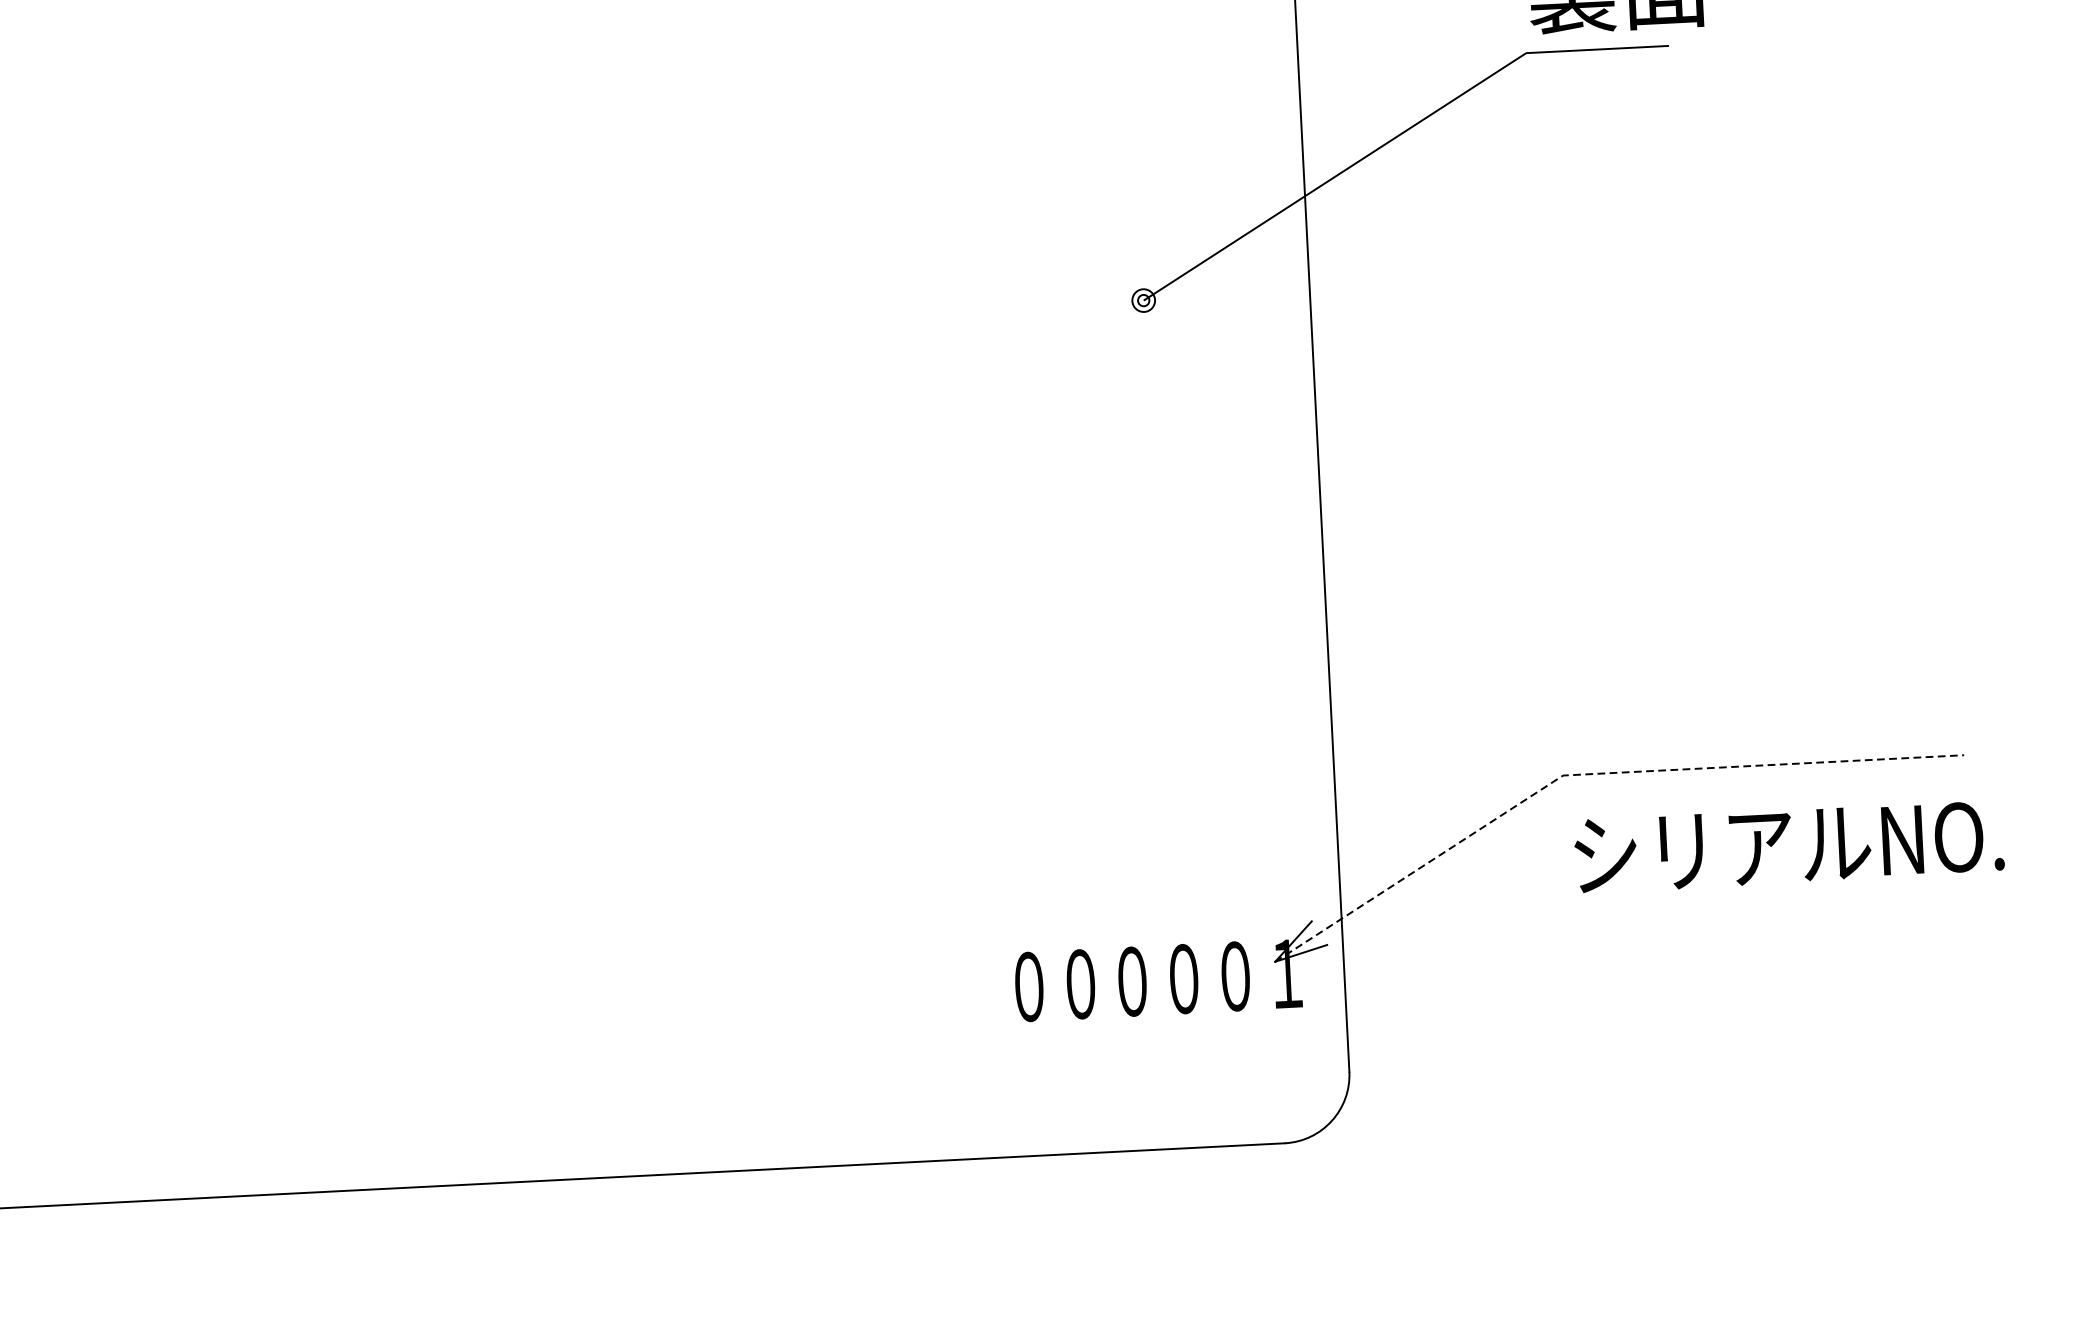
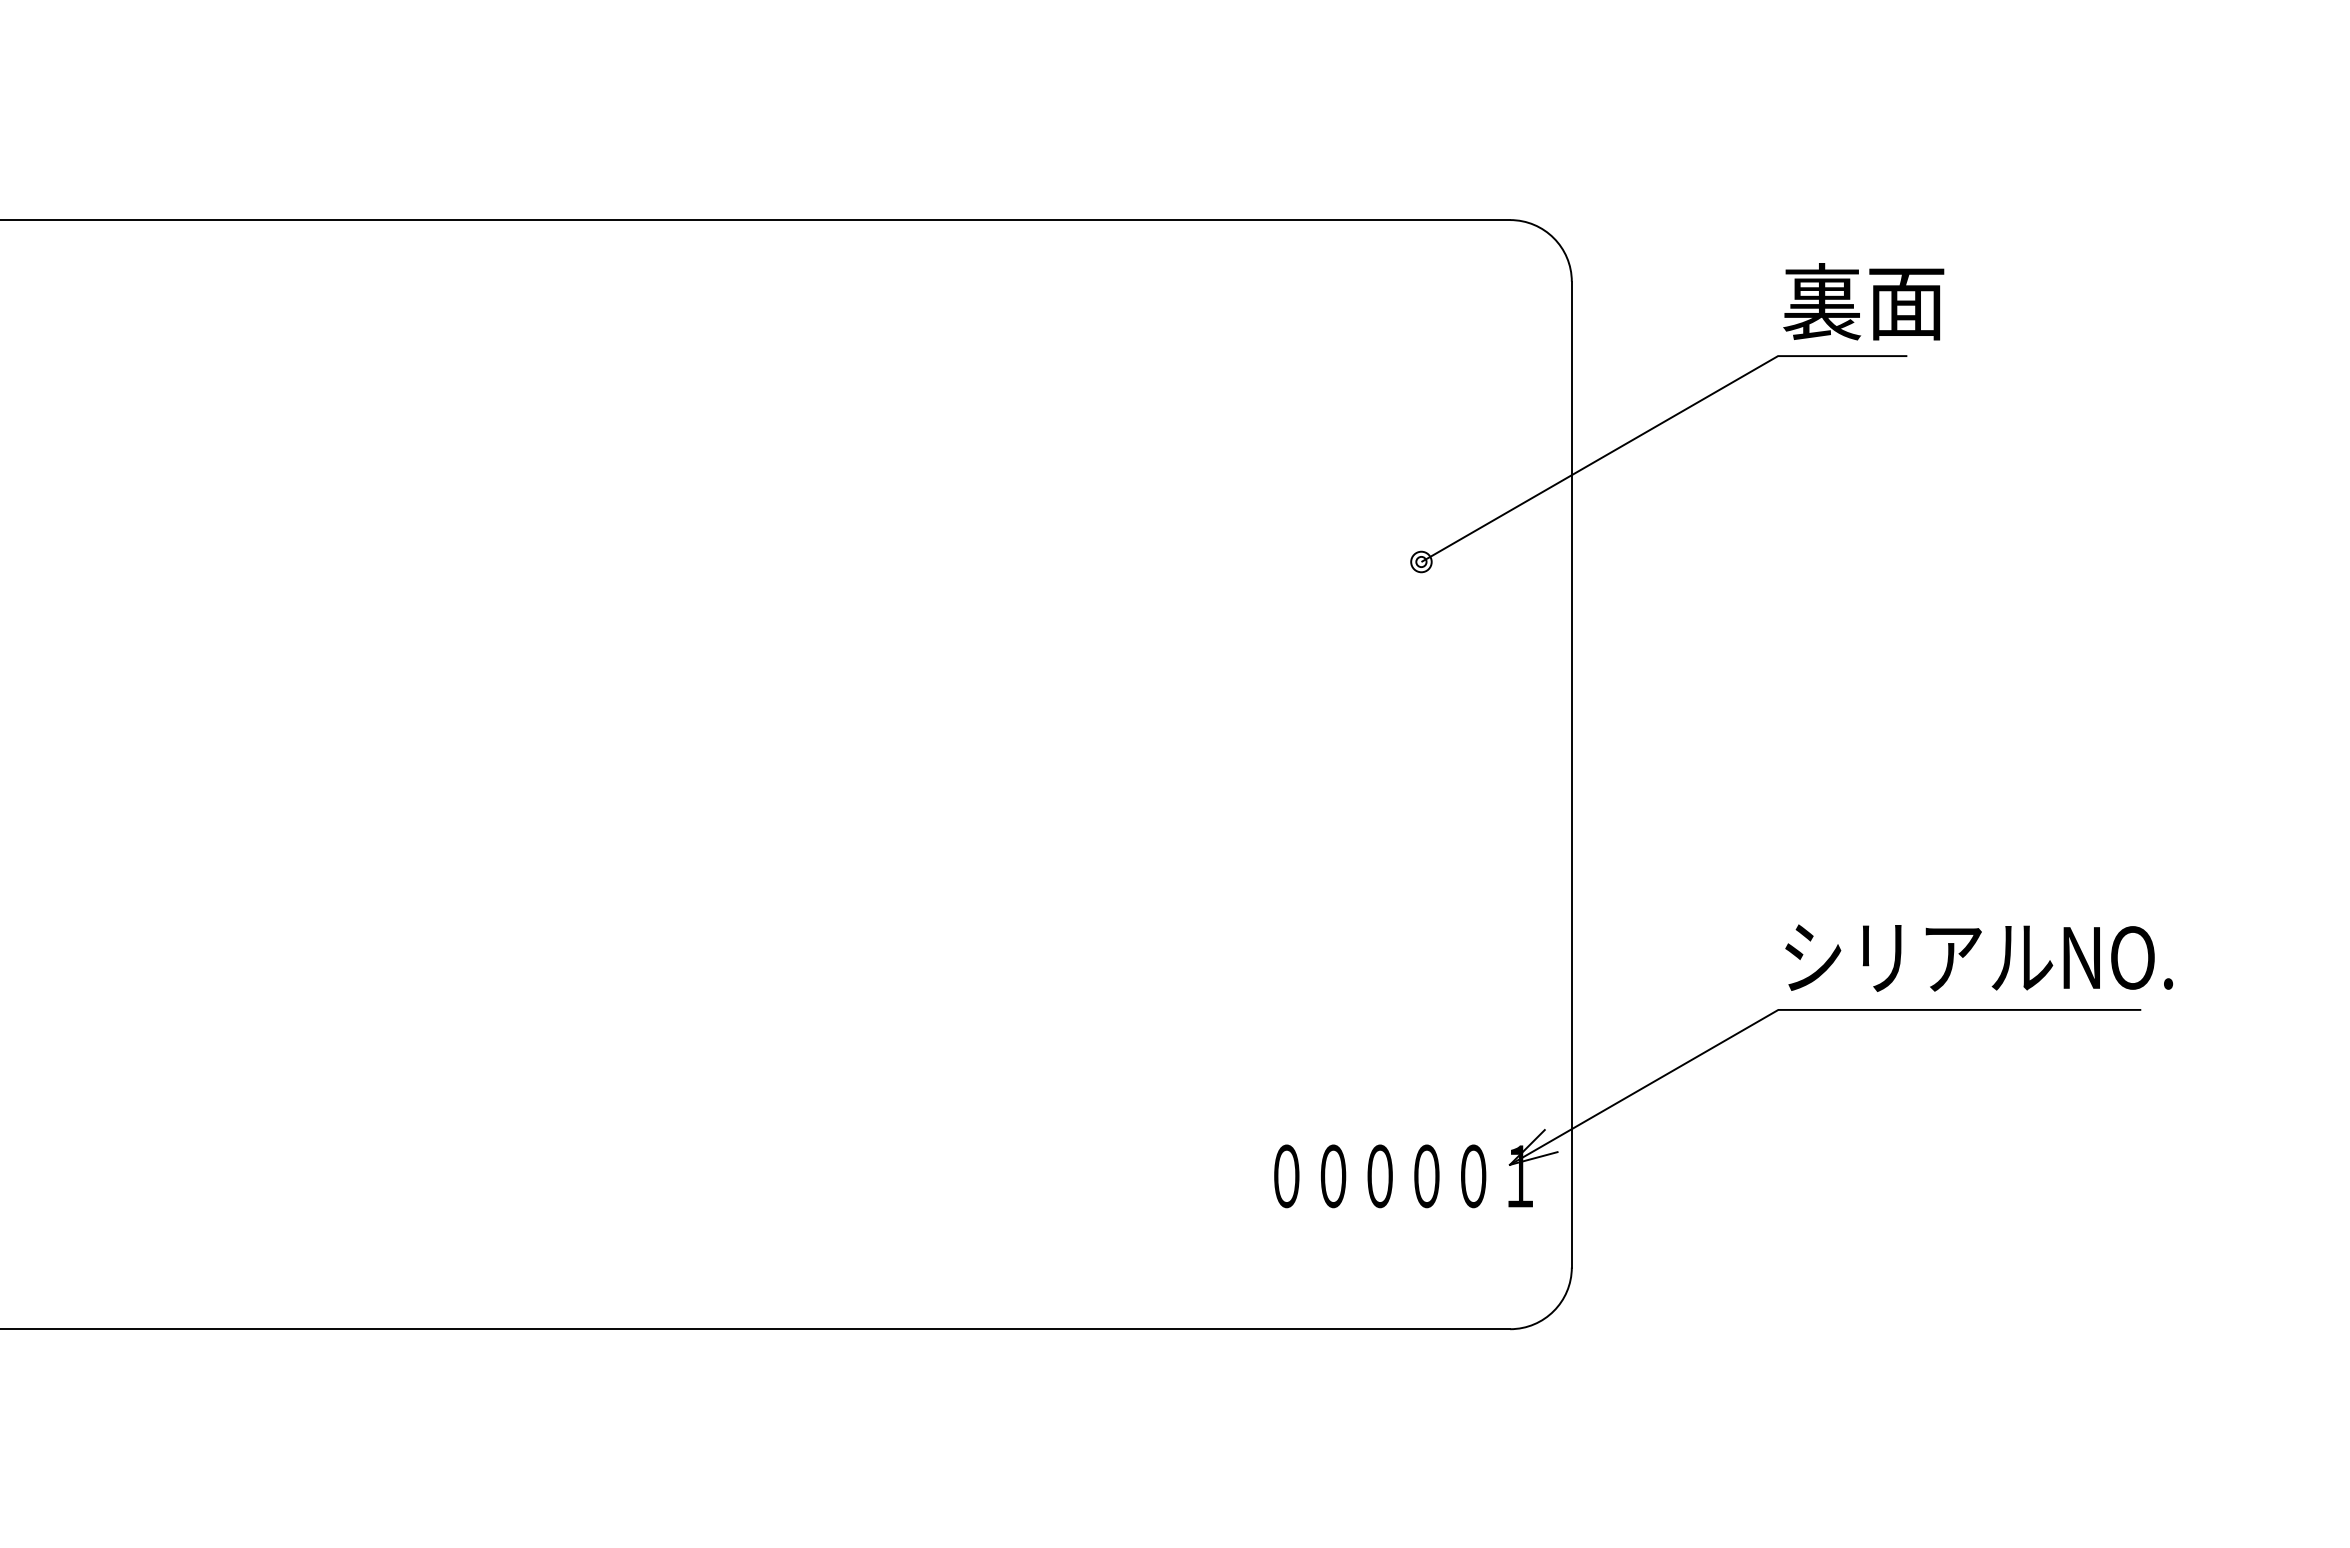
line: (1592, 773) -> (1804, 1009), dashed -> solid
text: (1788, 845) -> (1978, 957), moved

